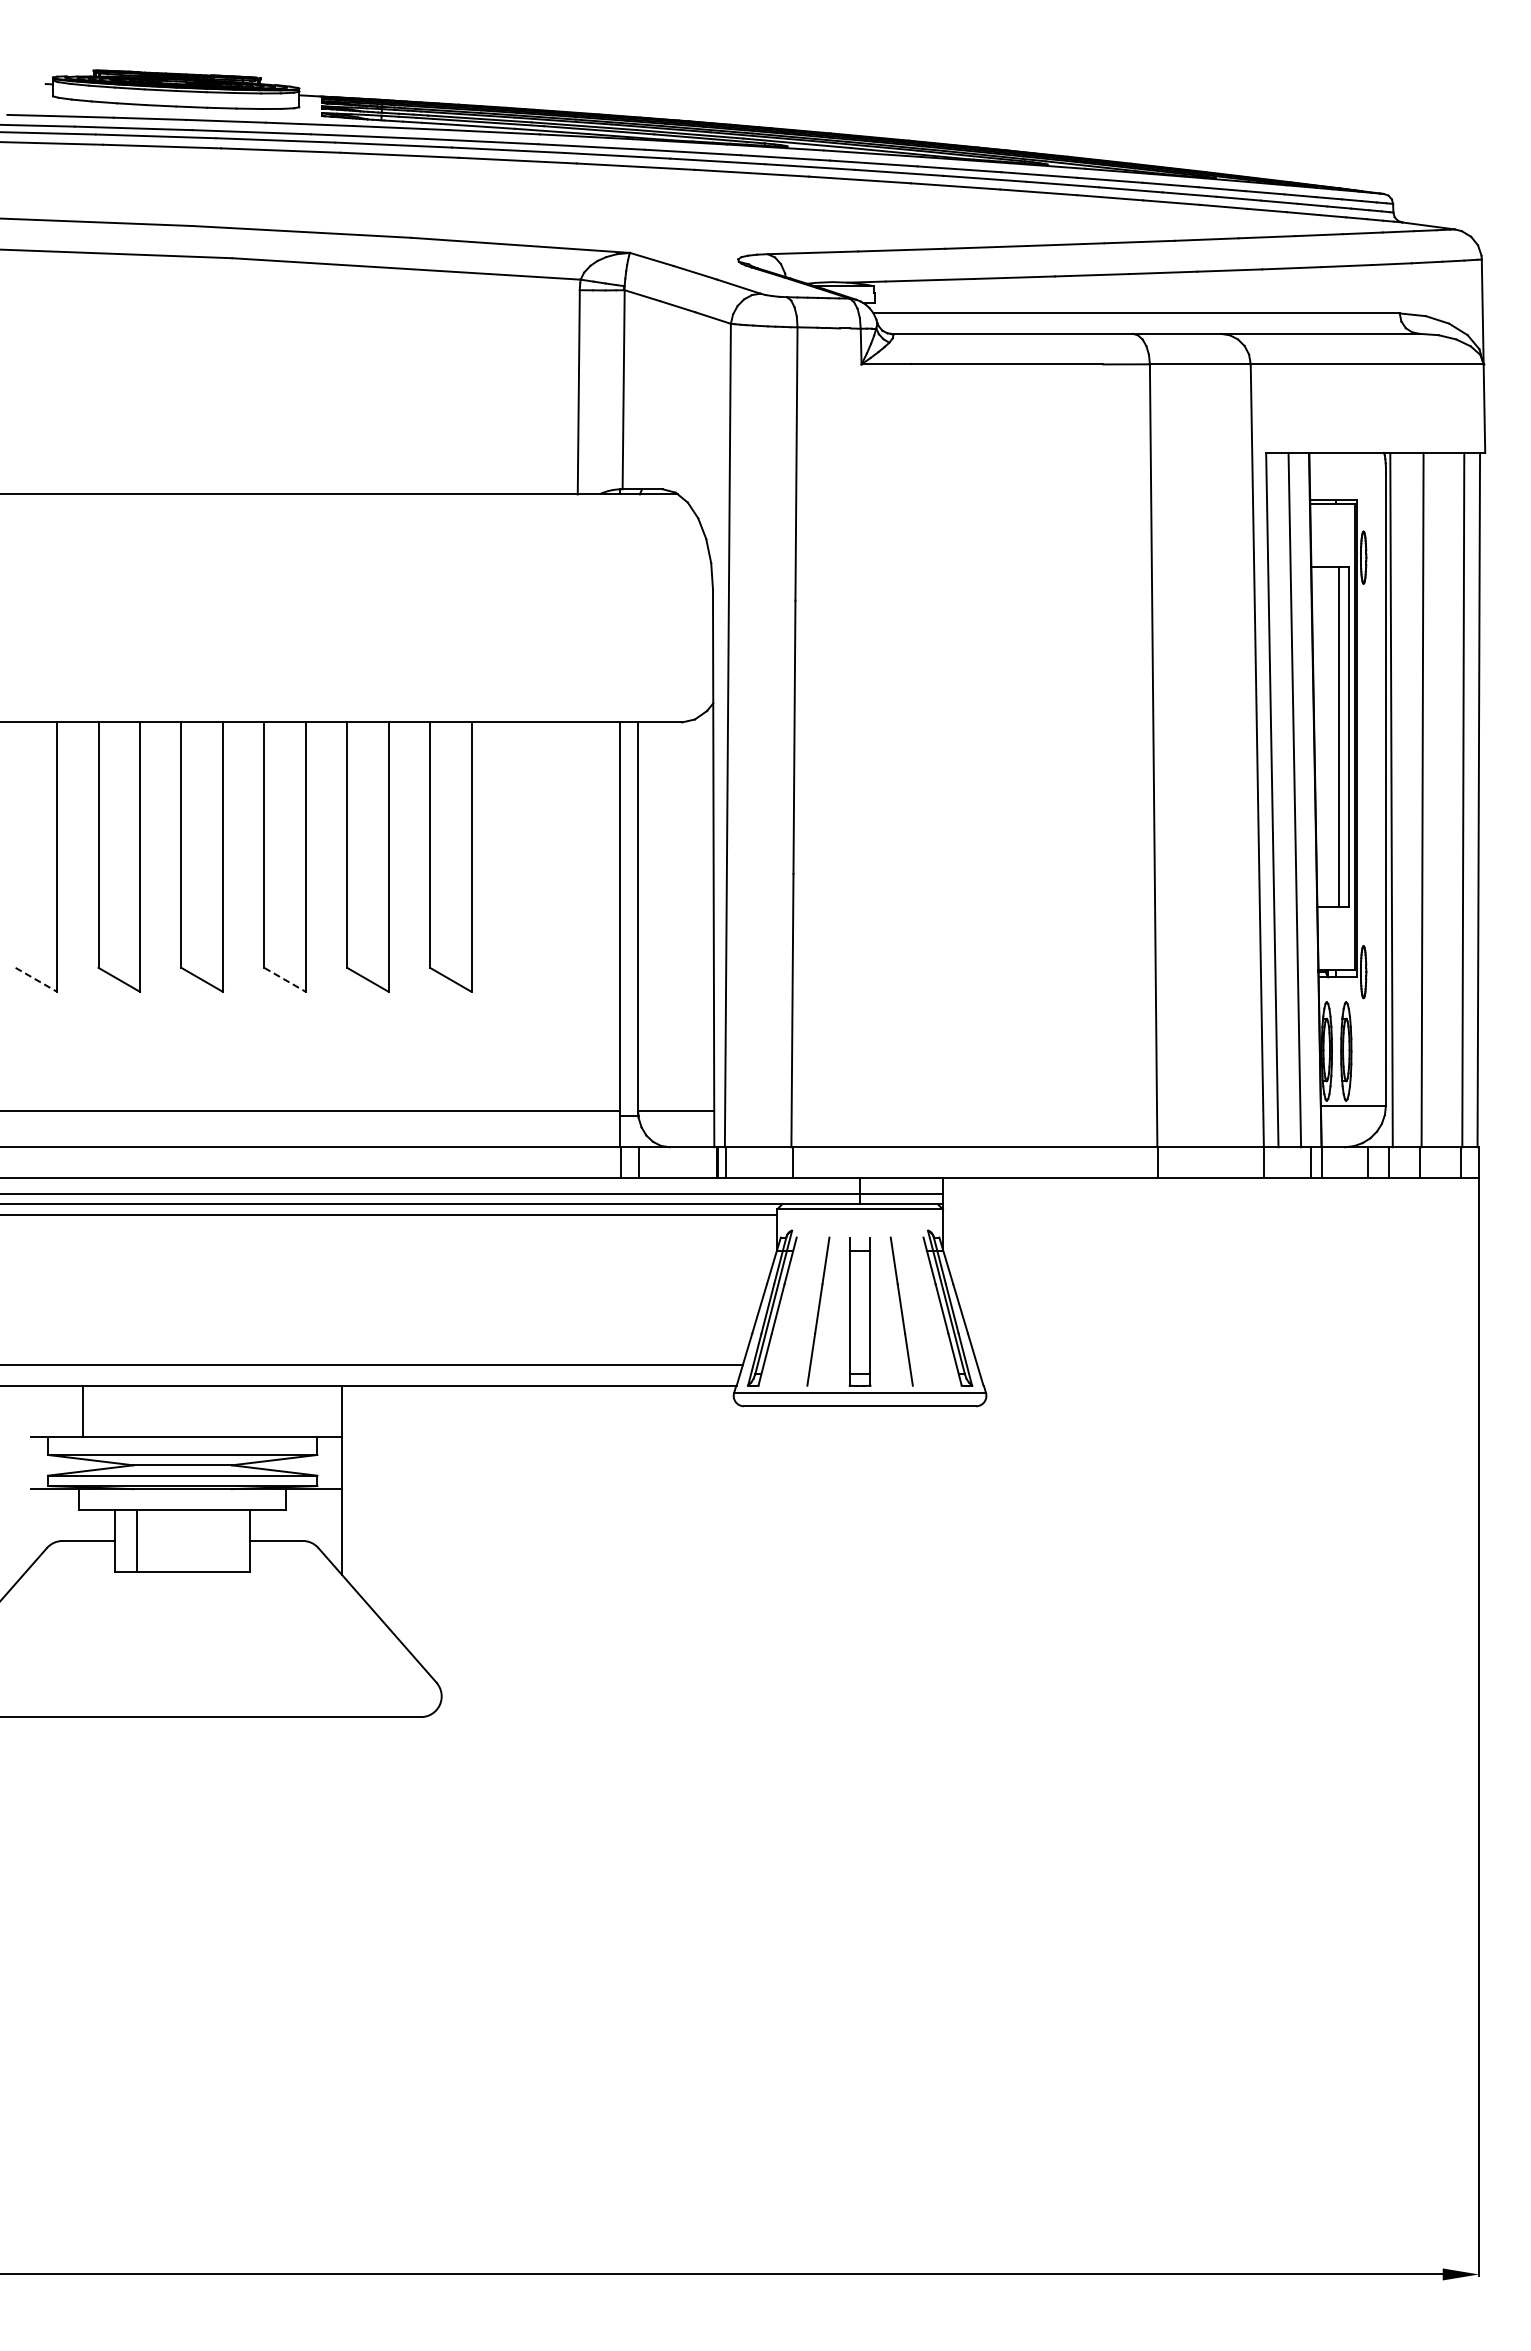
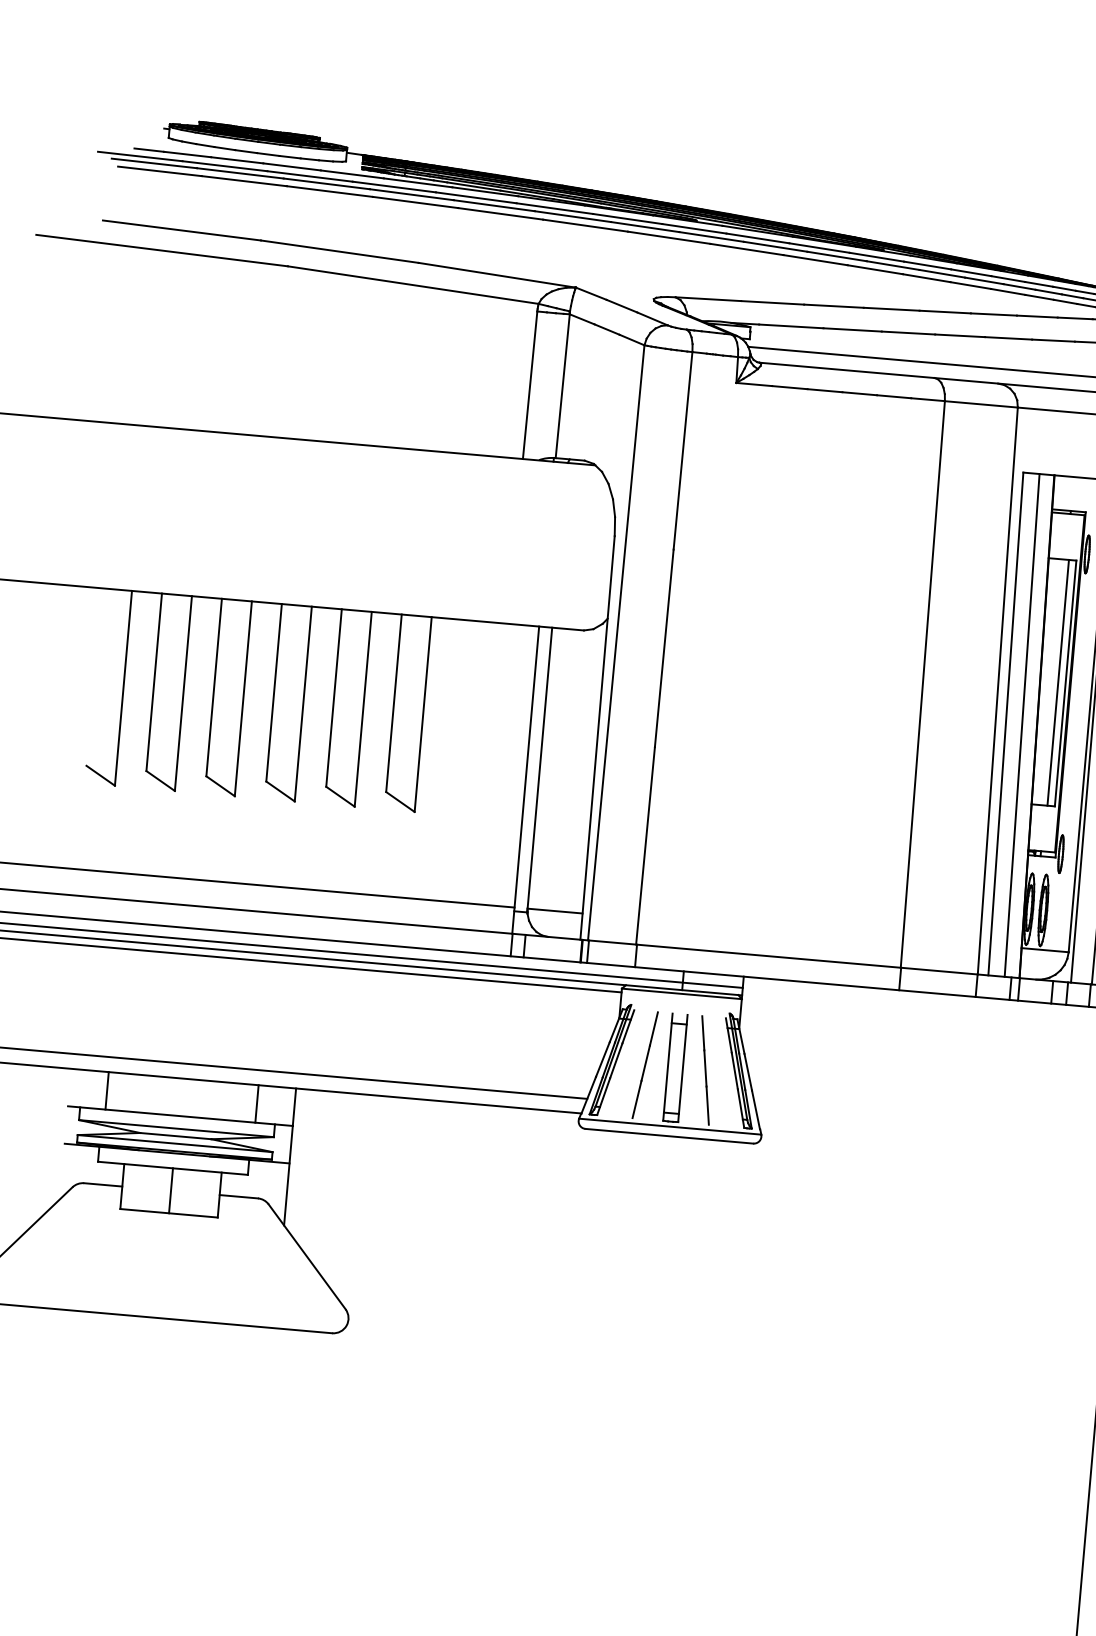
line: (36, 979) -> (100, 775), dashed -> solid
line: (285, 979) -> (280, 791), dashed -> solid
line: (290, 1411) -> (257, 1104), added
line: (136, 1540) -> (170, 1190), moved

